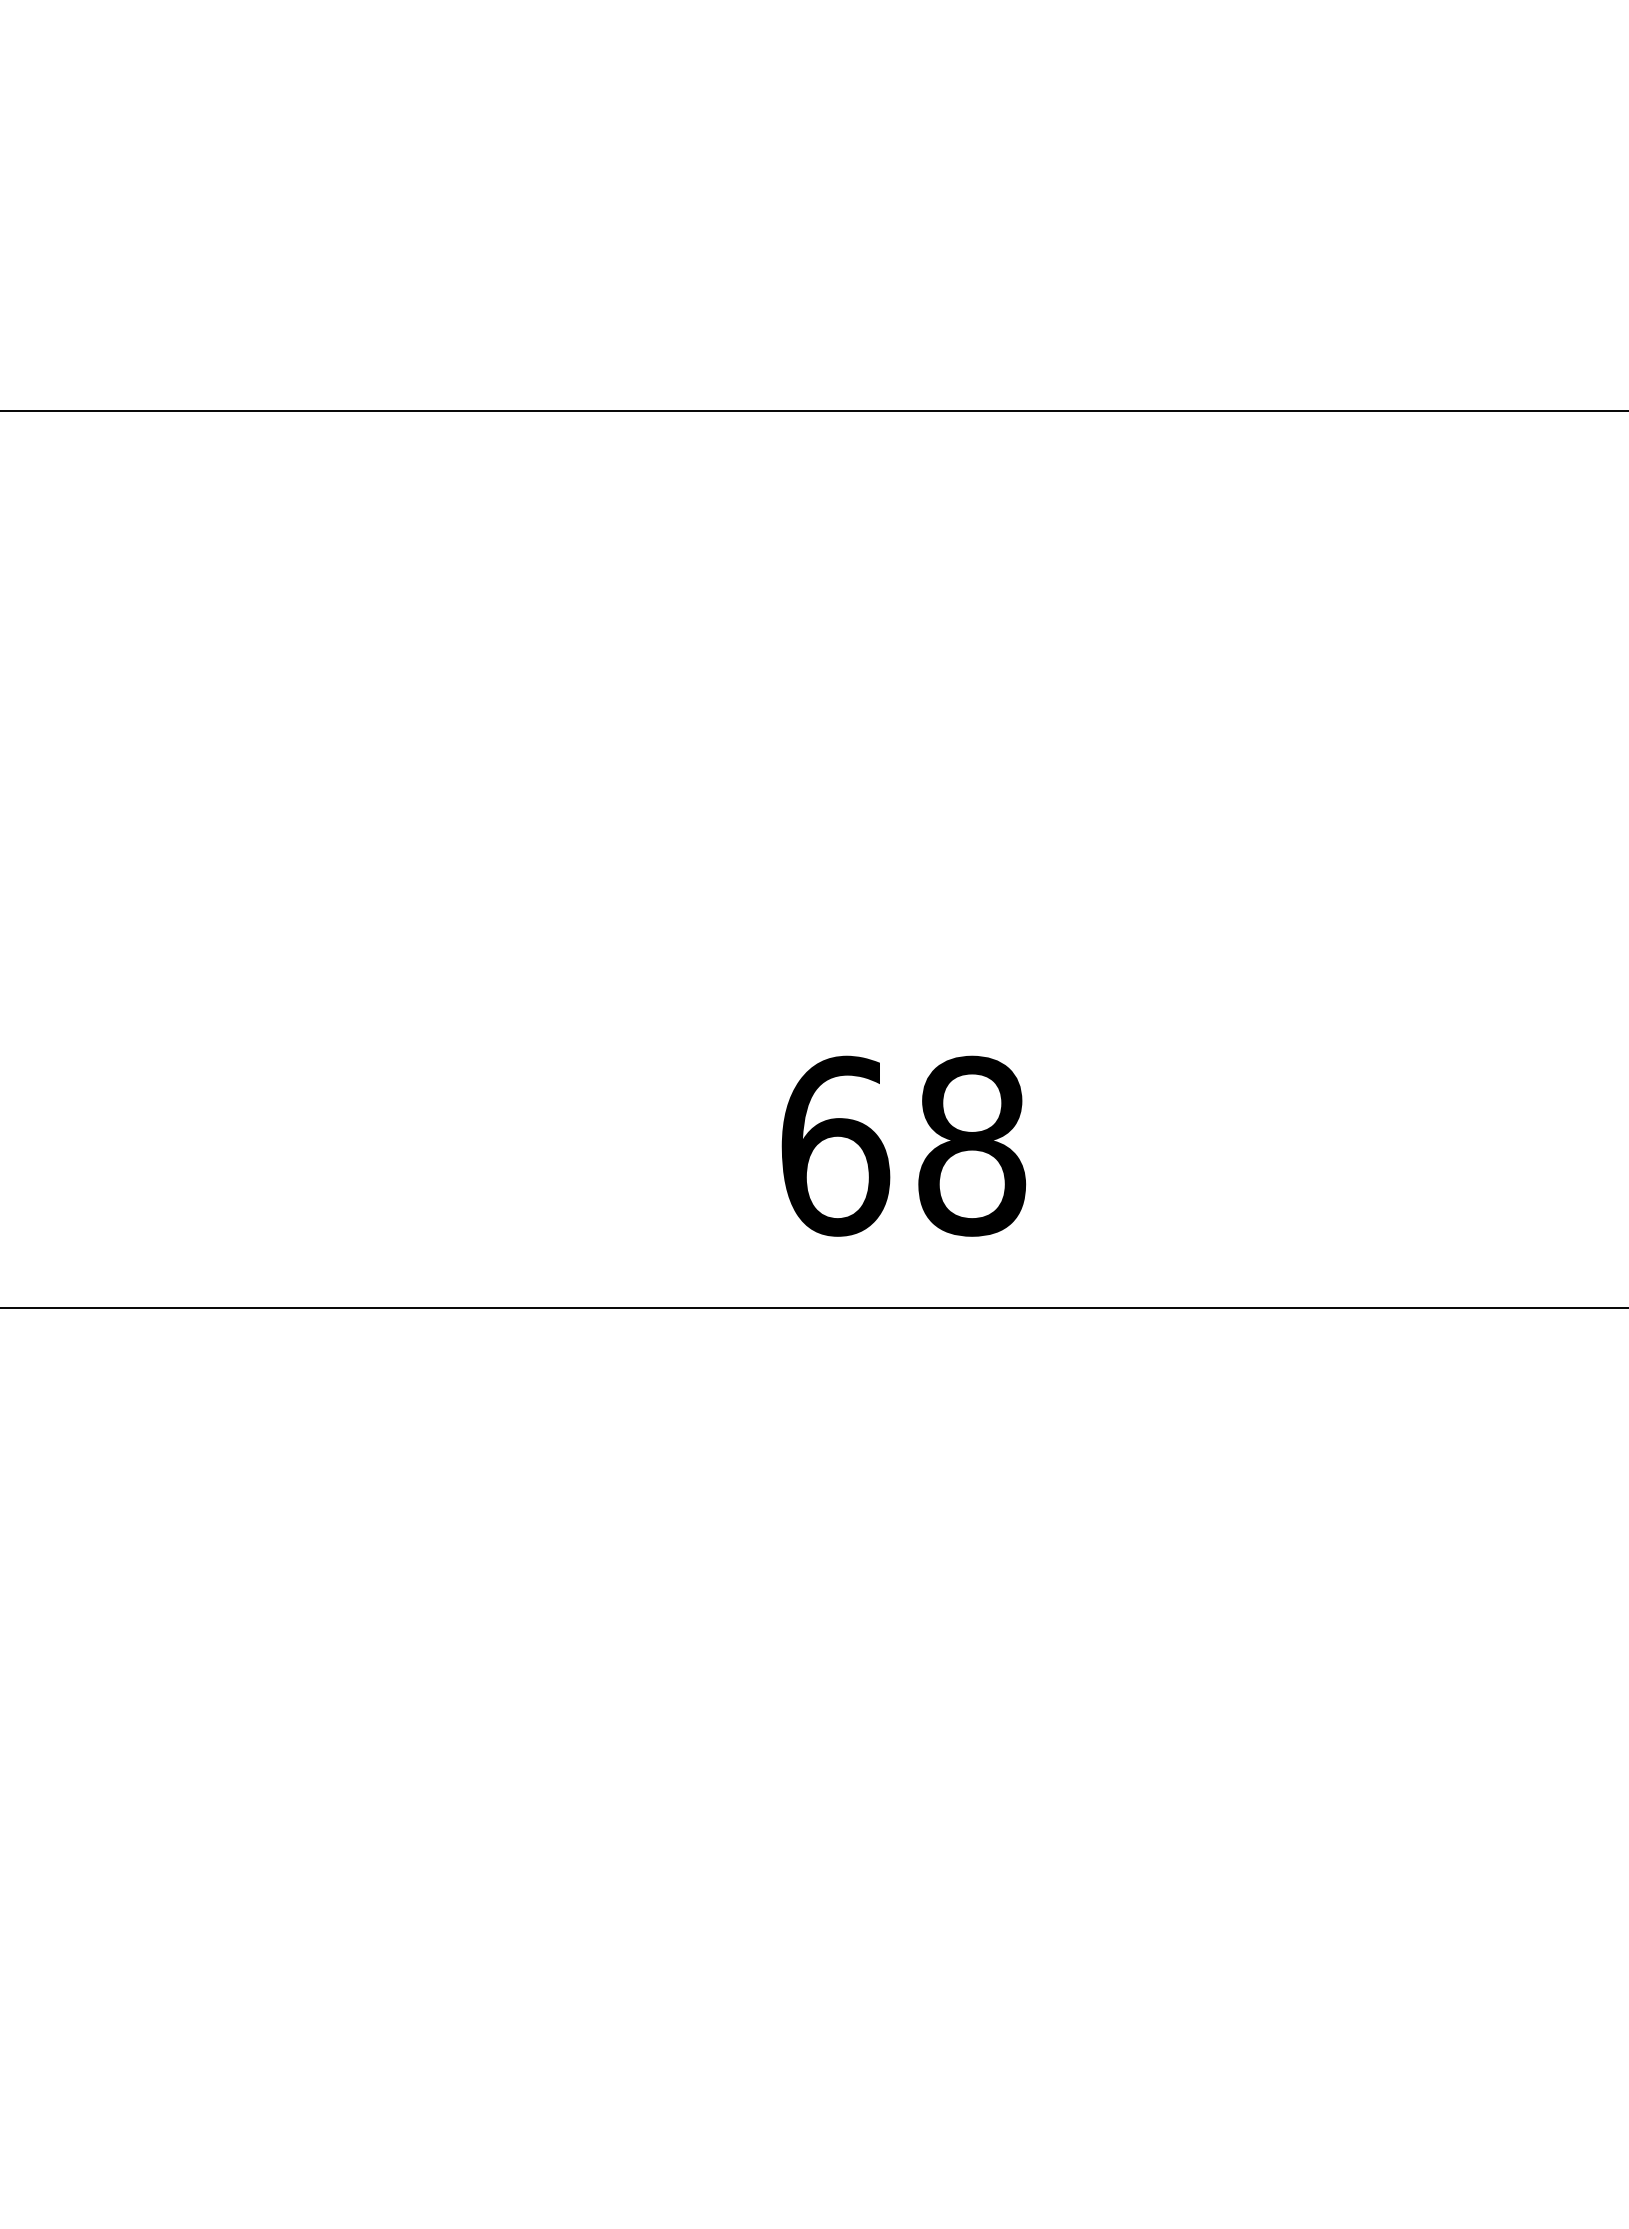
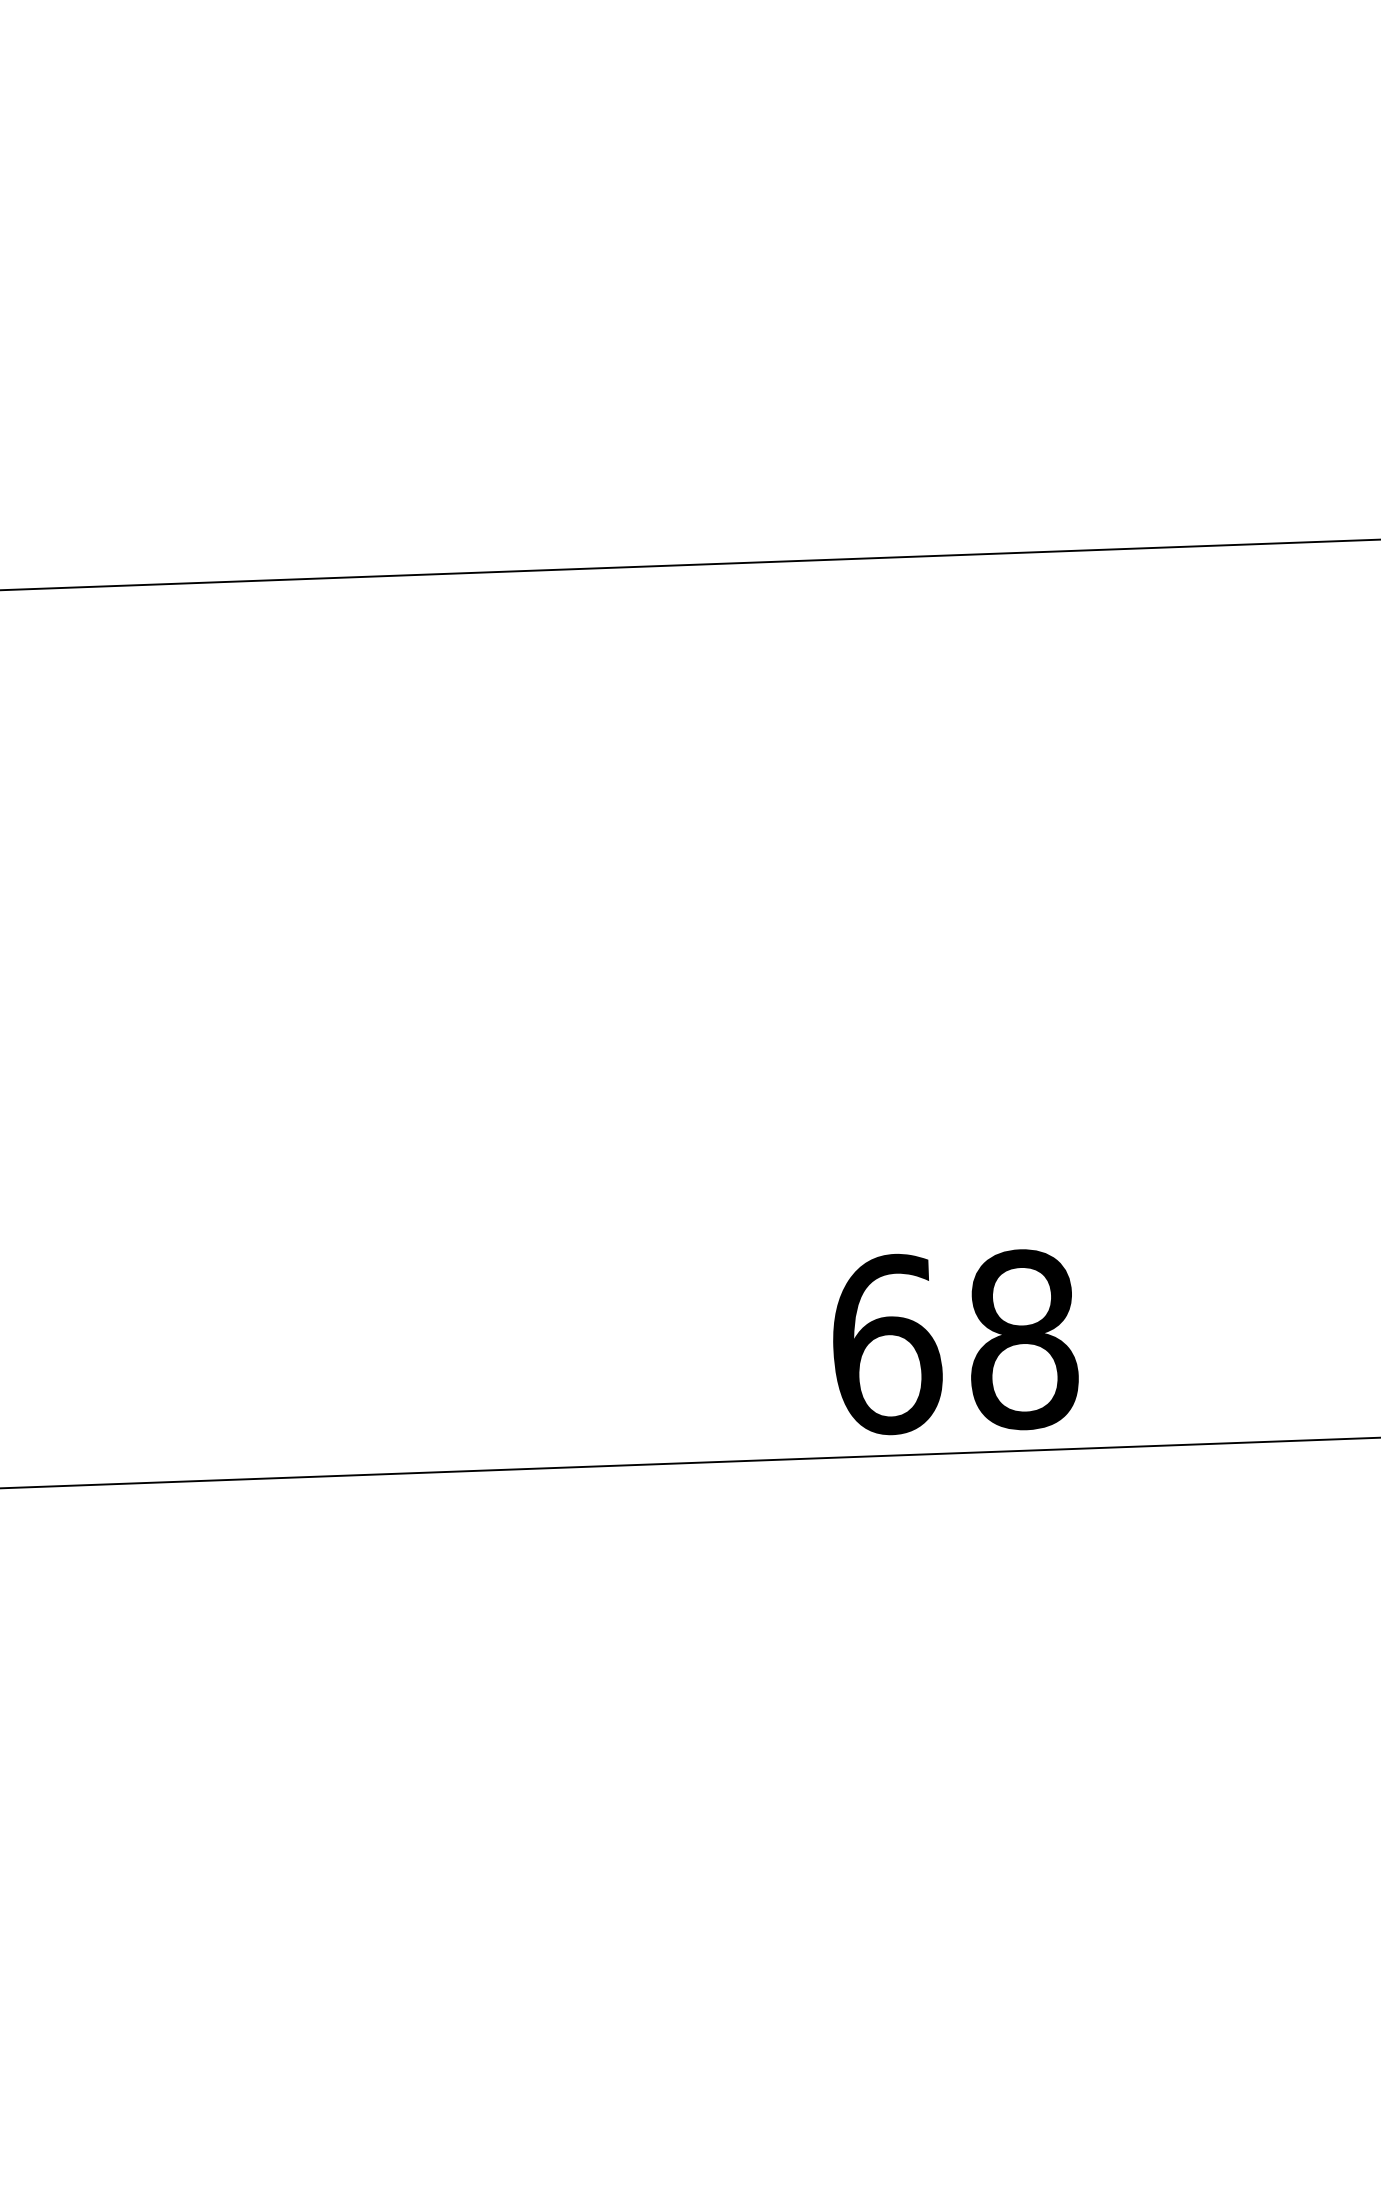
text: (903, 1145) -> (954, 1341), moved

